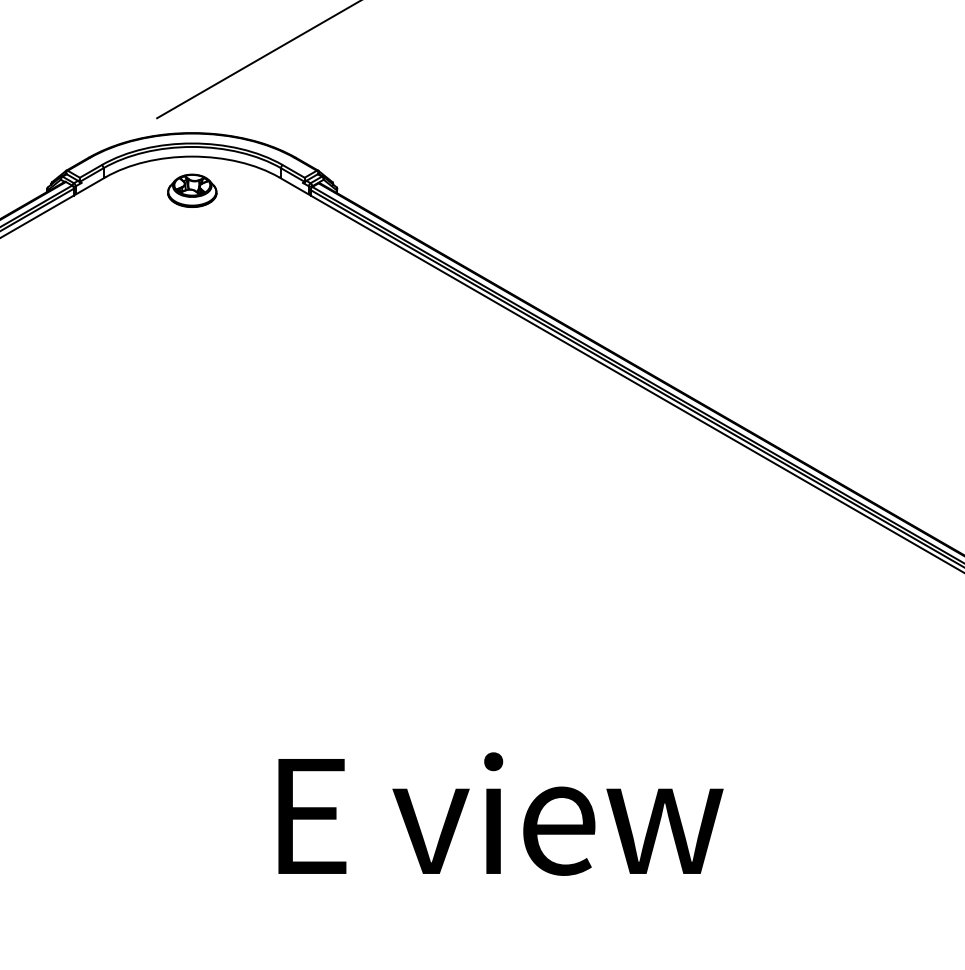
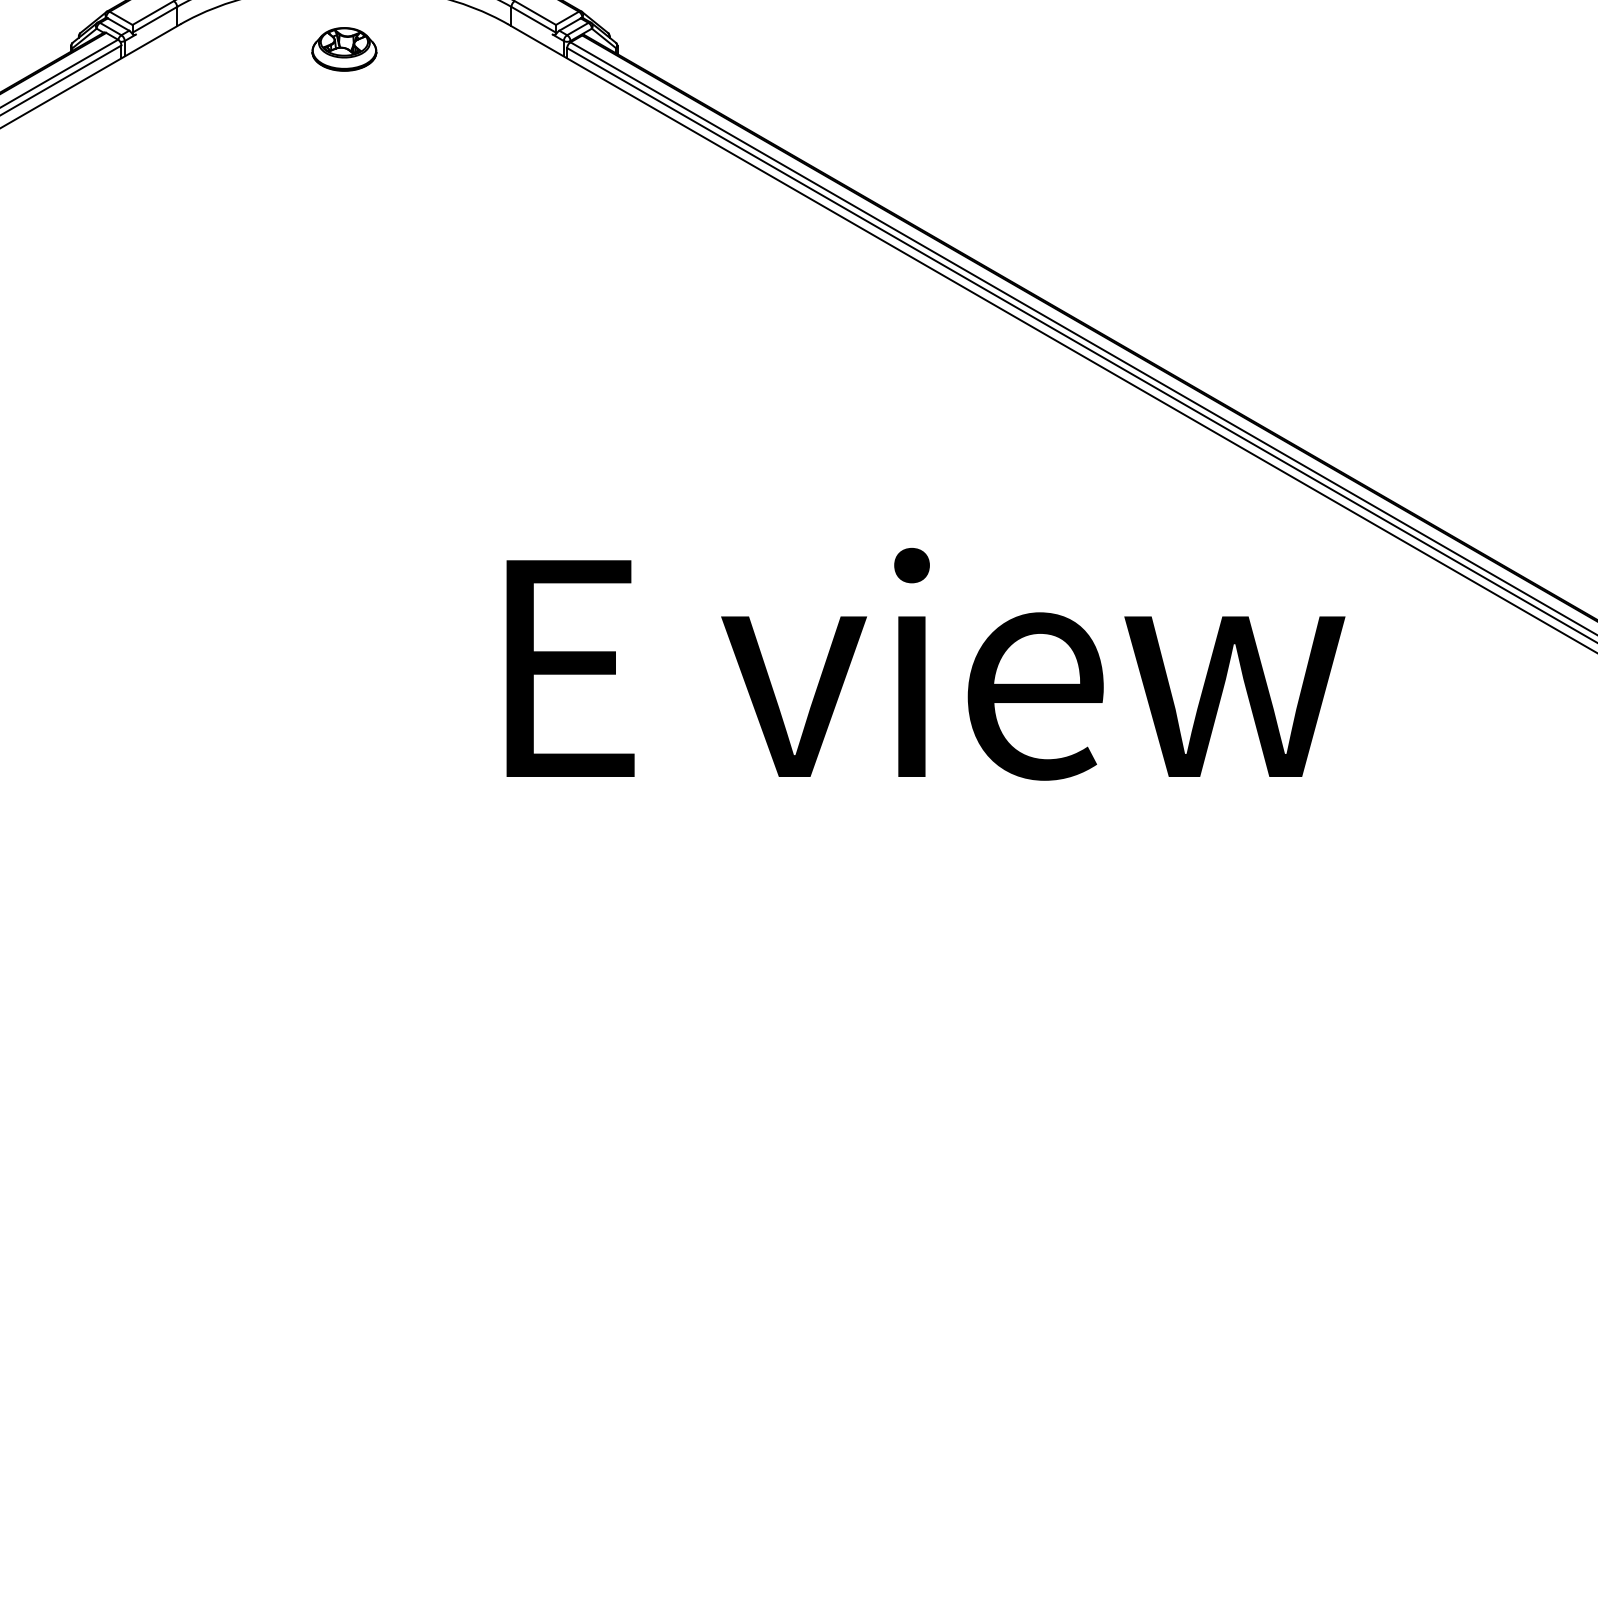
part: (192, 190) -> (344, 48), size x0.7
text: (500, 813) -> (924, 663), moved

